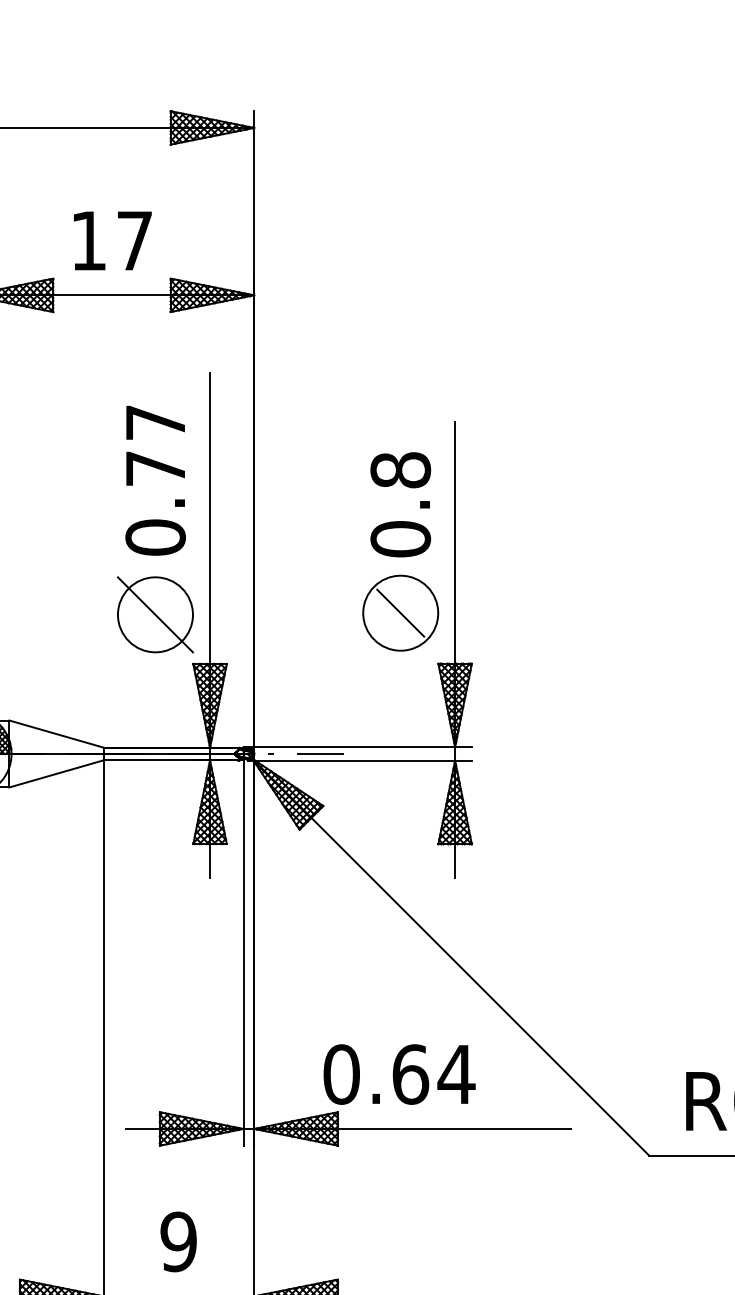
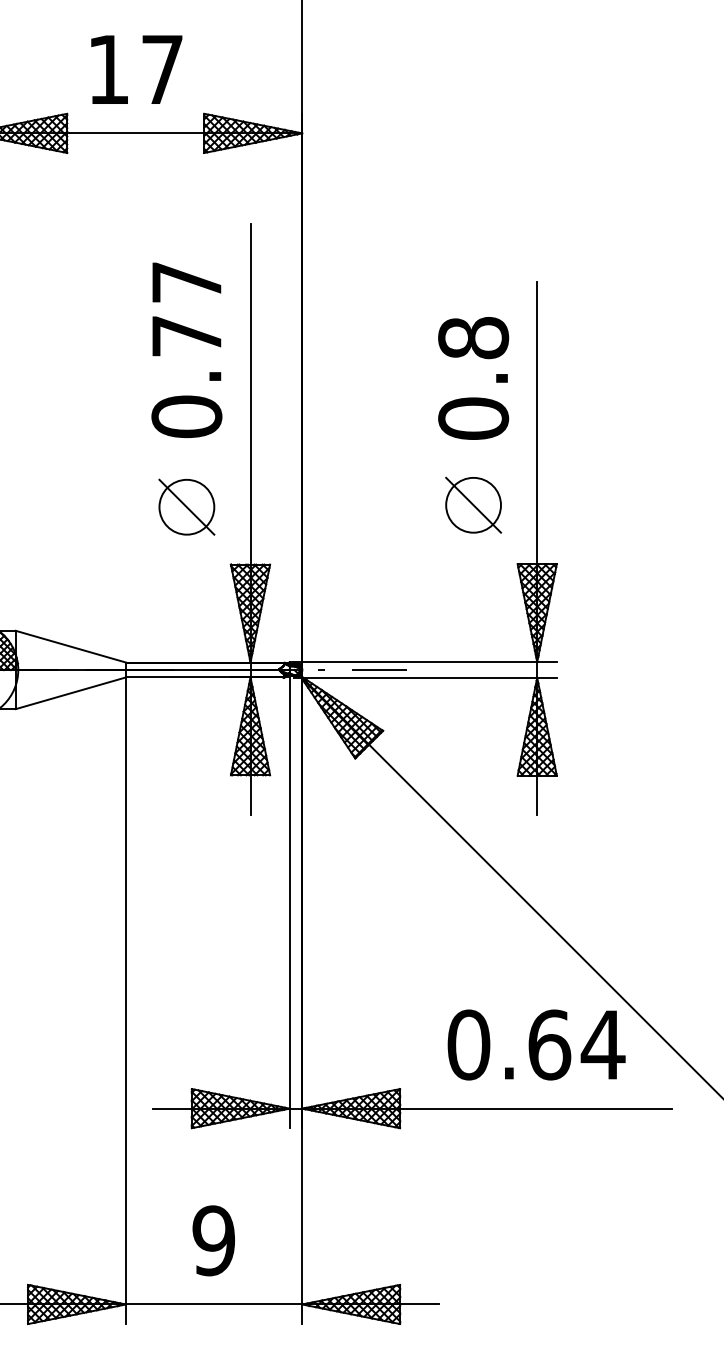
circle: (400, 612) -> (473, 504), size x0.62
part: (155, 614) -> (186, 506), size x0.62
text: (399, 1074) -> (536, 1044), moved

